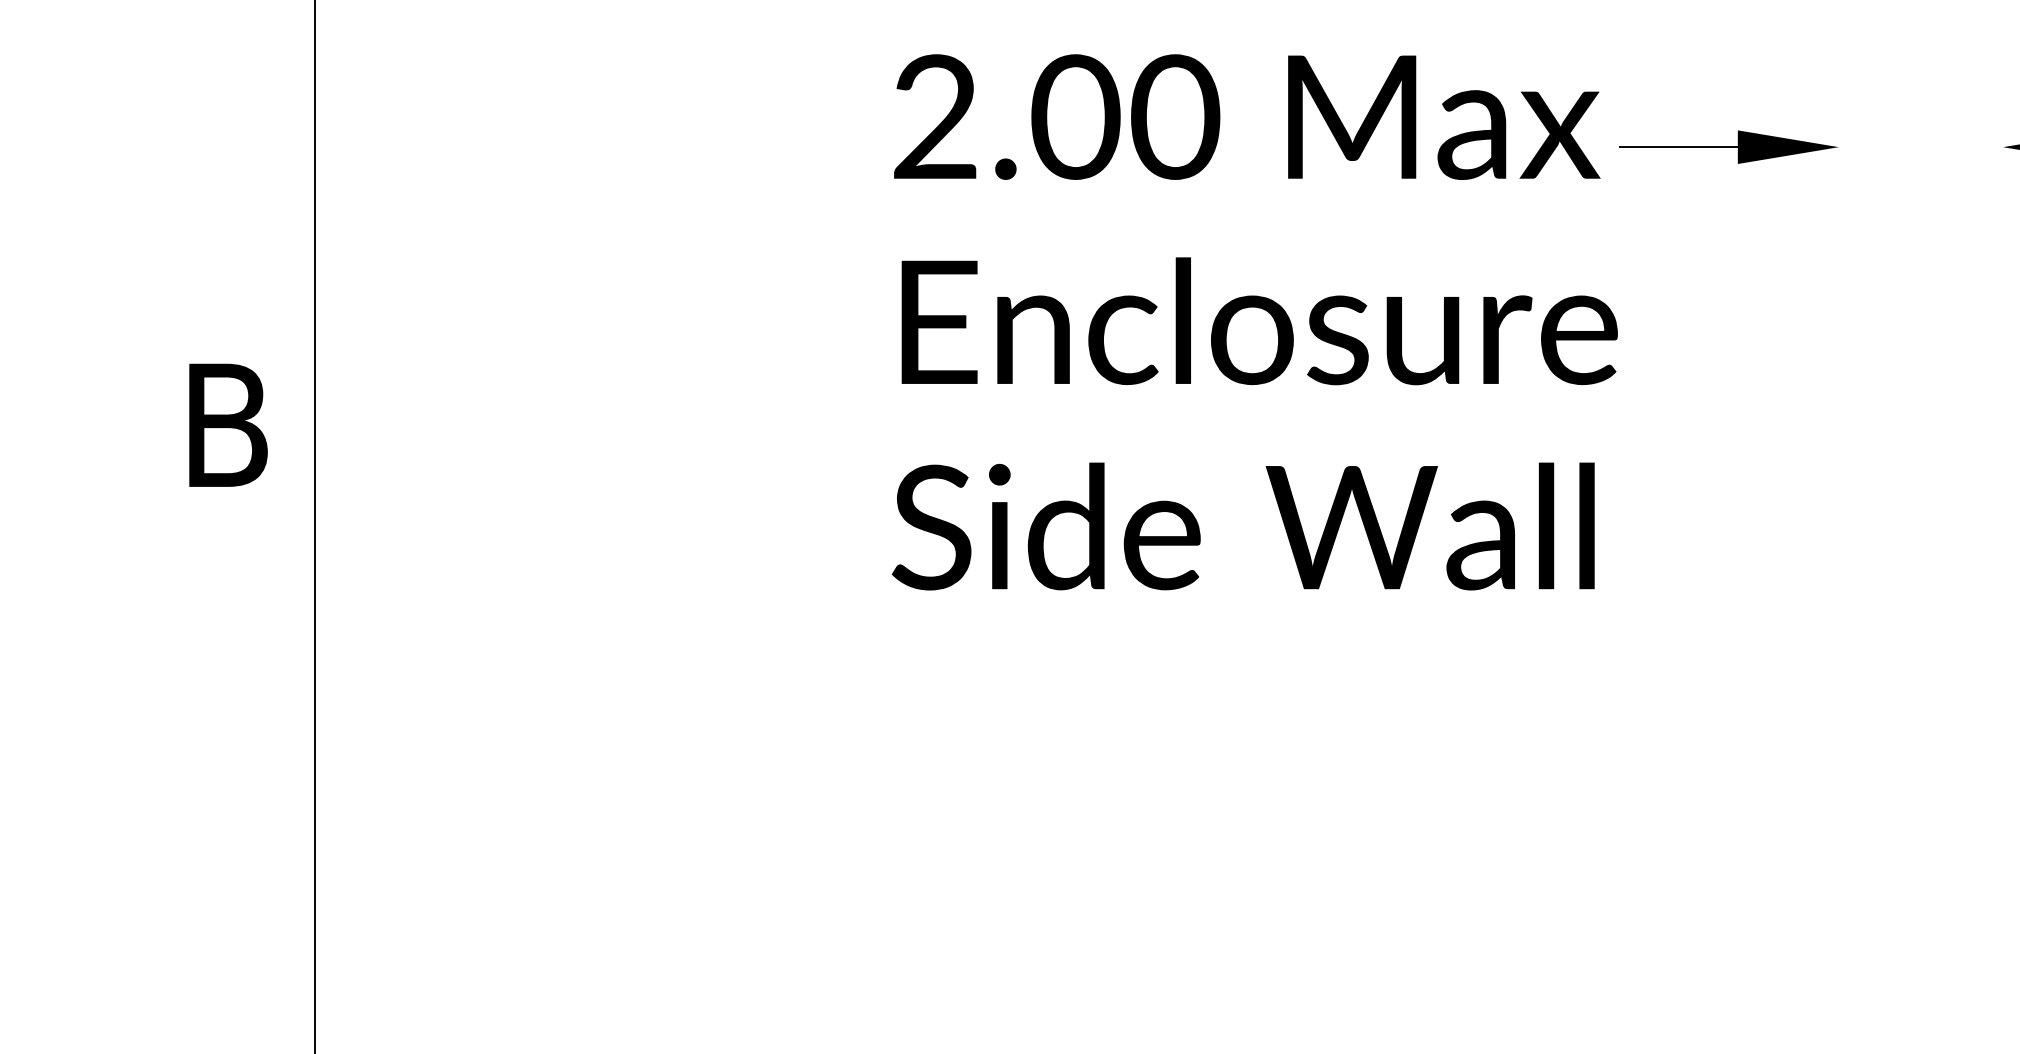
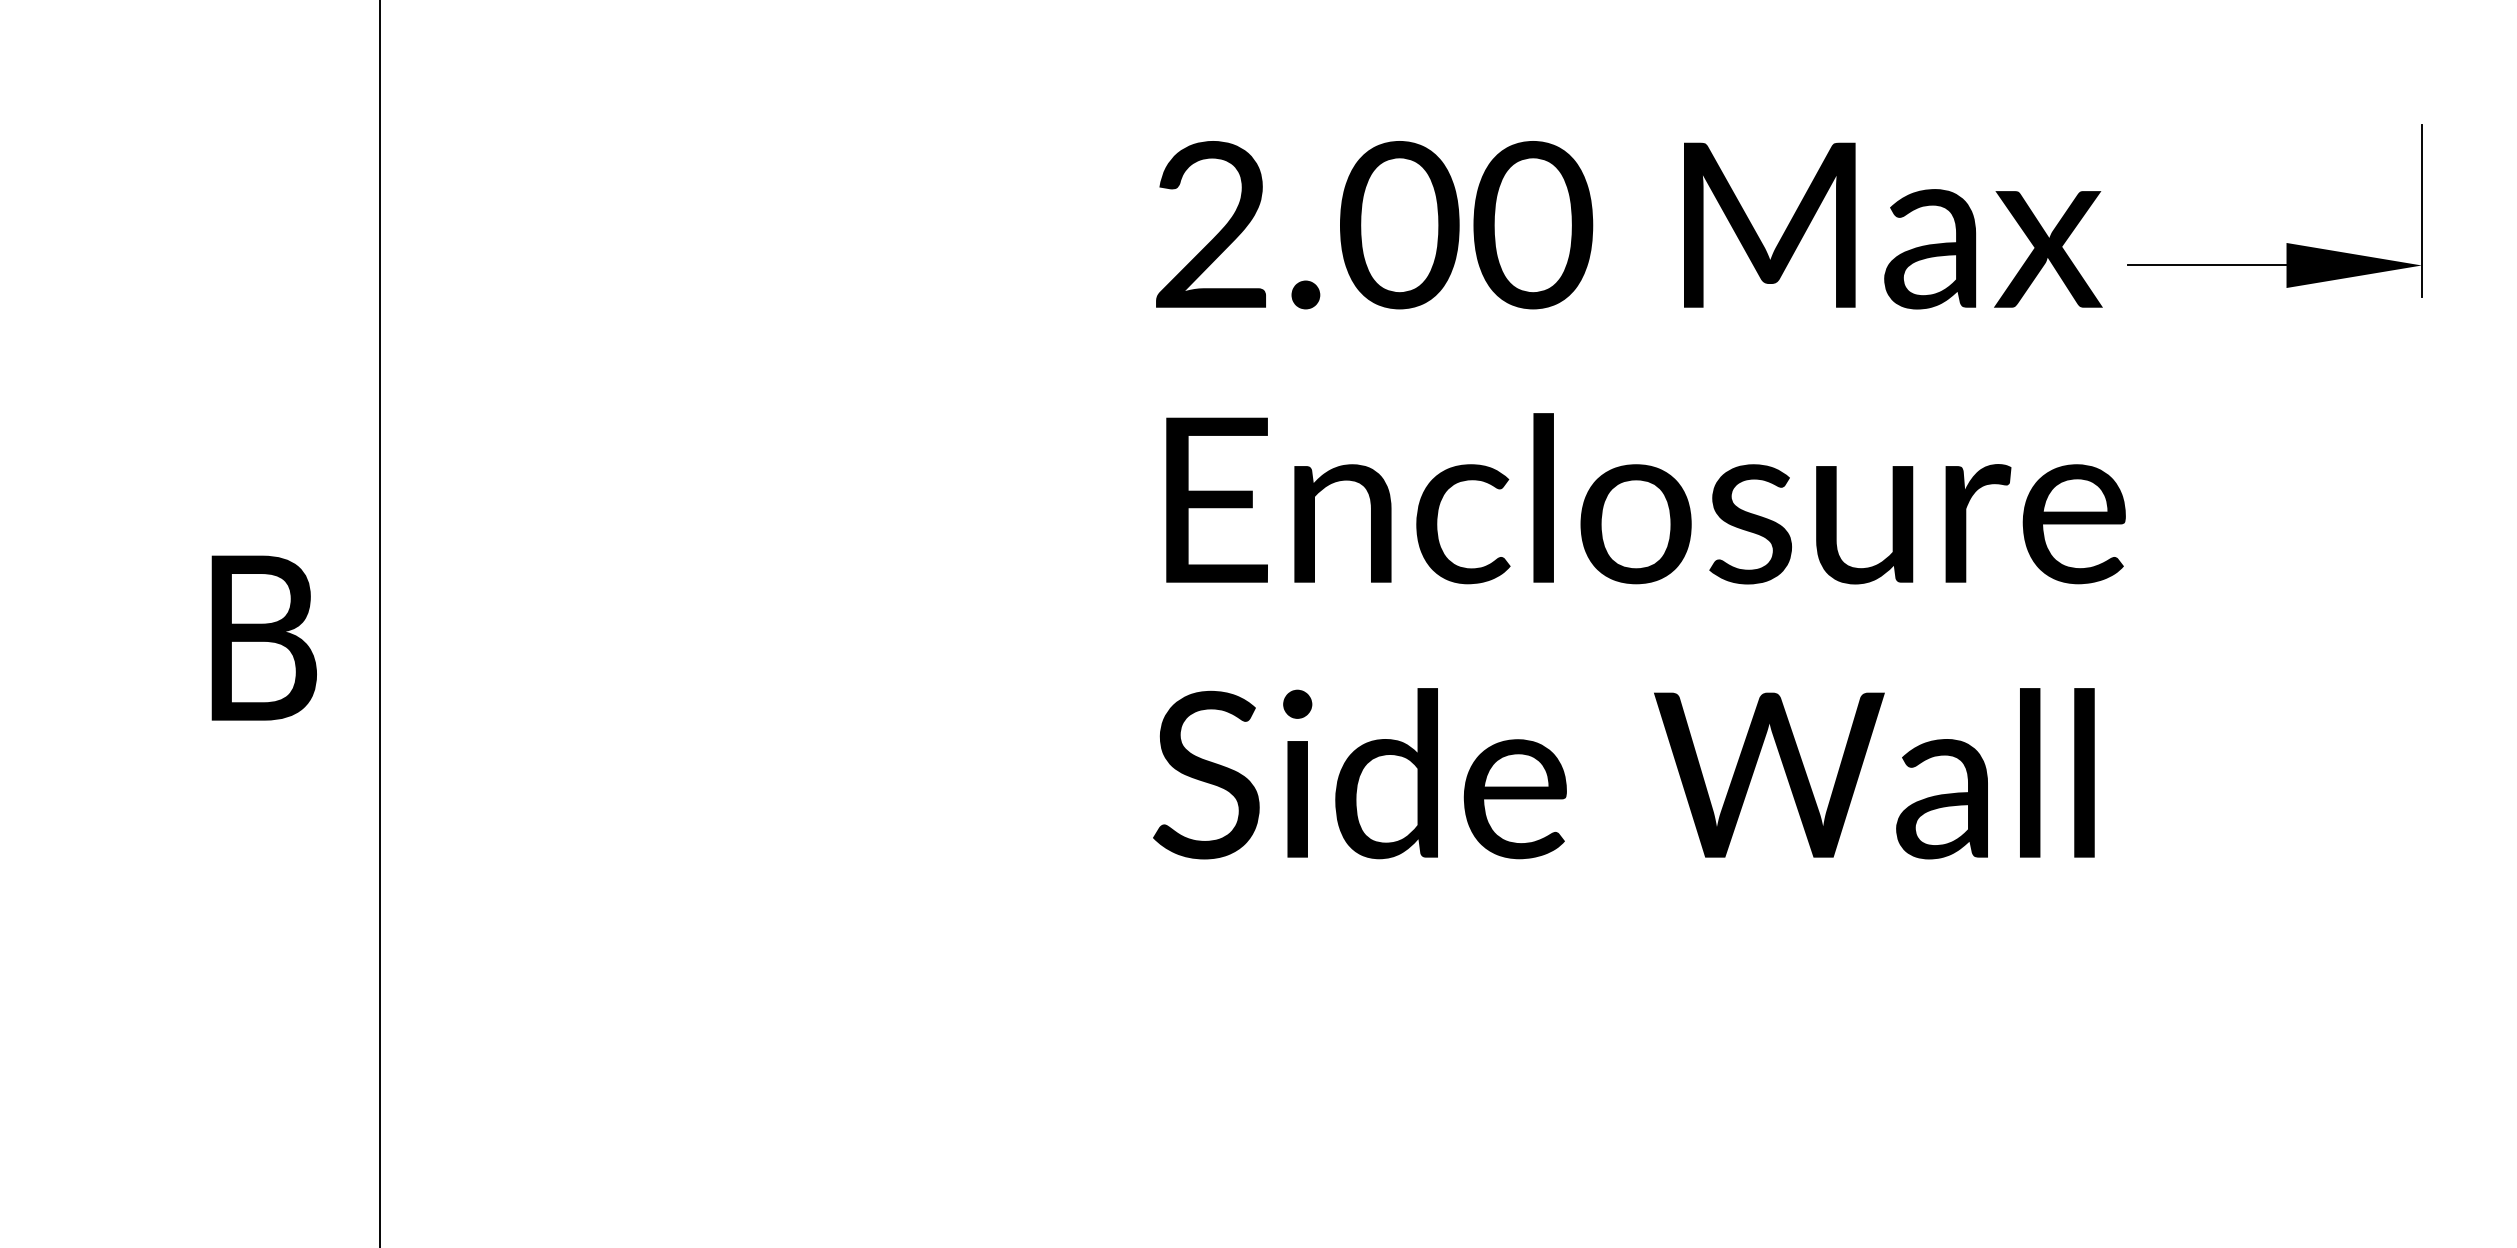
line: (1838, 106) -> (2421, 210), added

